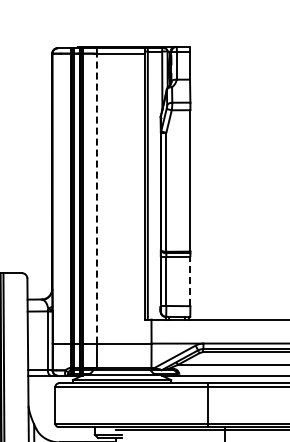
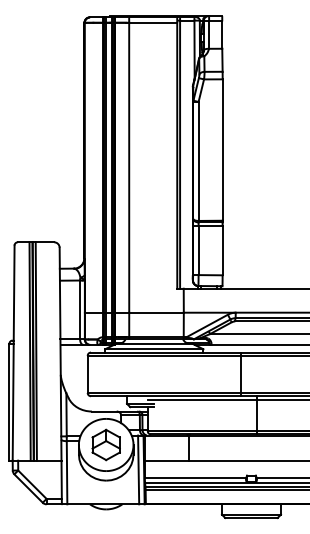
line: (97, 198) -> (129, 167), dashed -> solid
line: (190, 281) -> (222, 250), dashed -> solid

